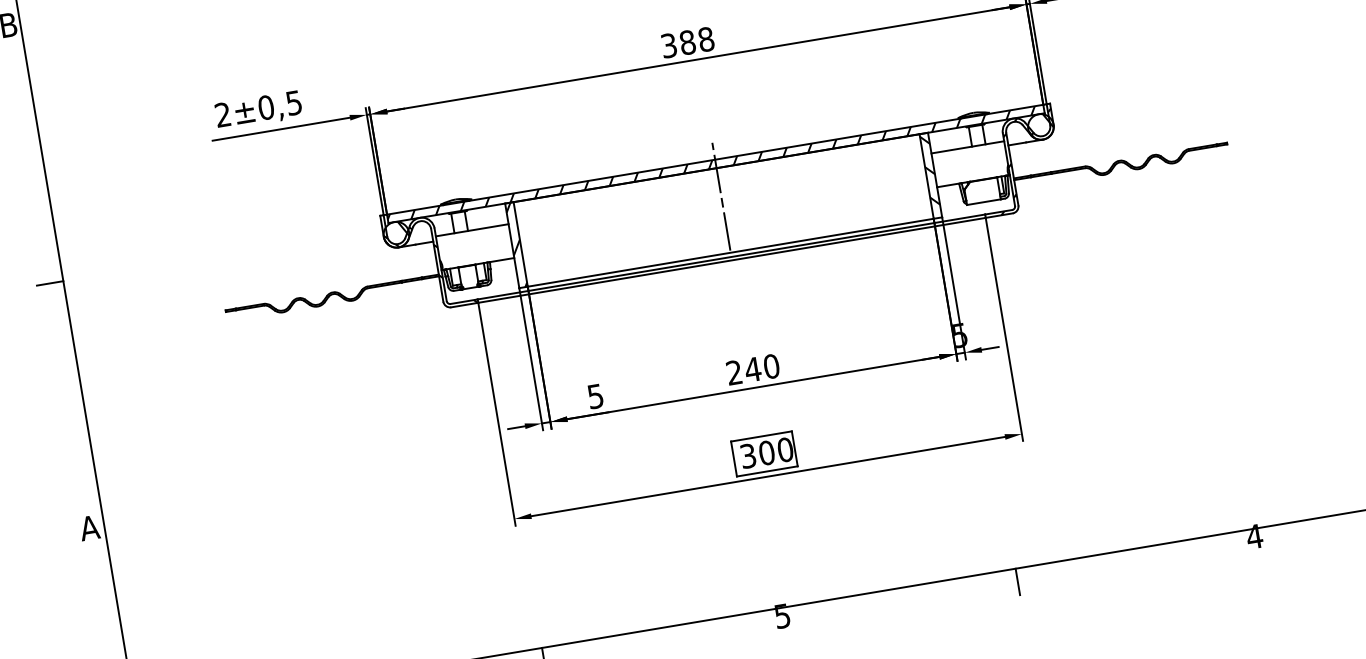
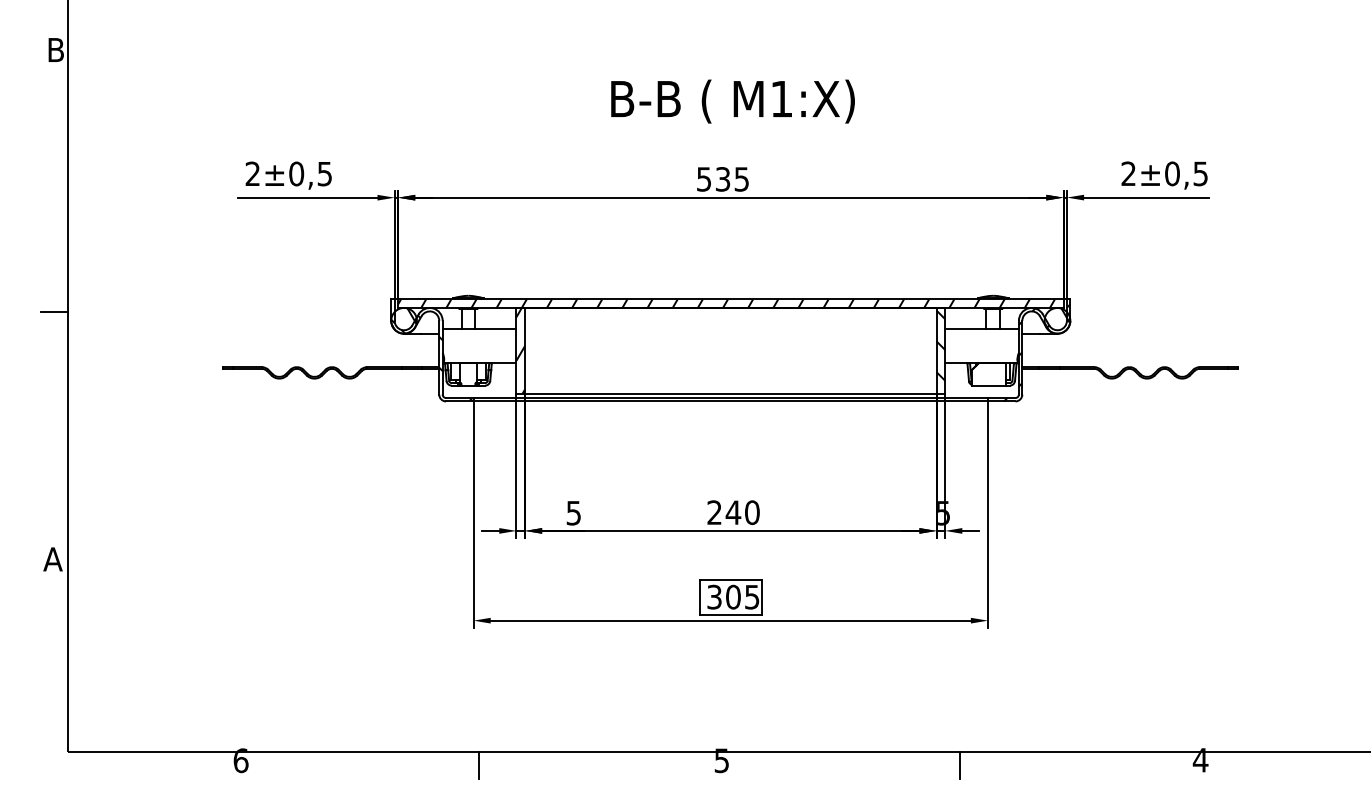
text: (688, 42) -> (723, 179), 388 -> 535
line: (721, 196) -> (730, 336), removed
text: (784, 449) -> (751, 596), 300 -> 305

